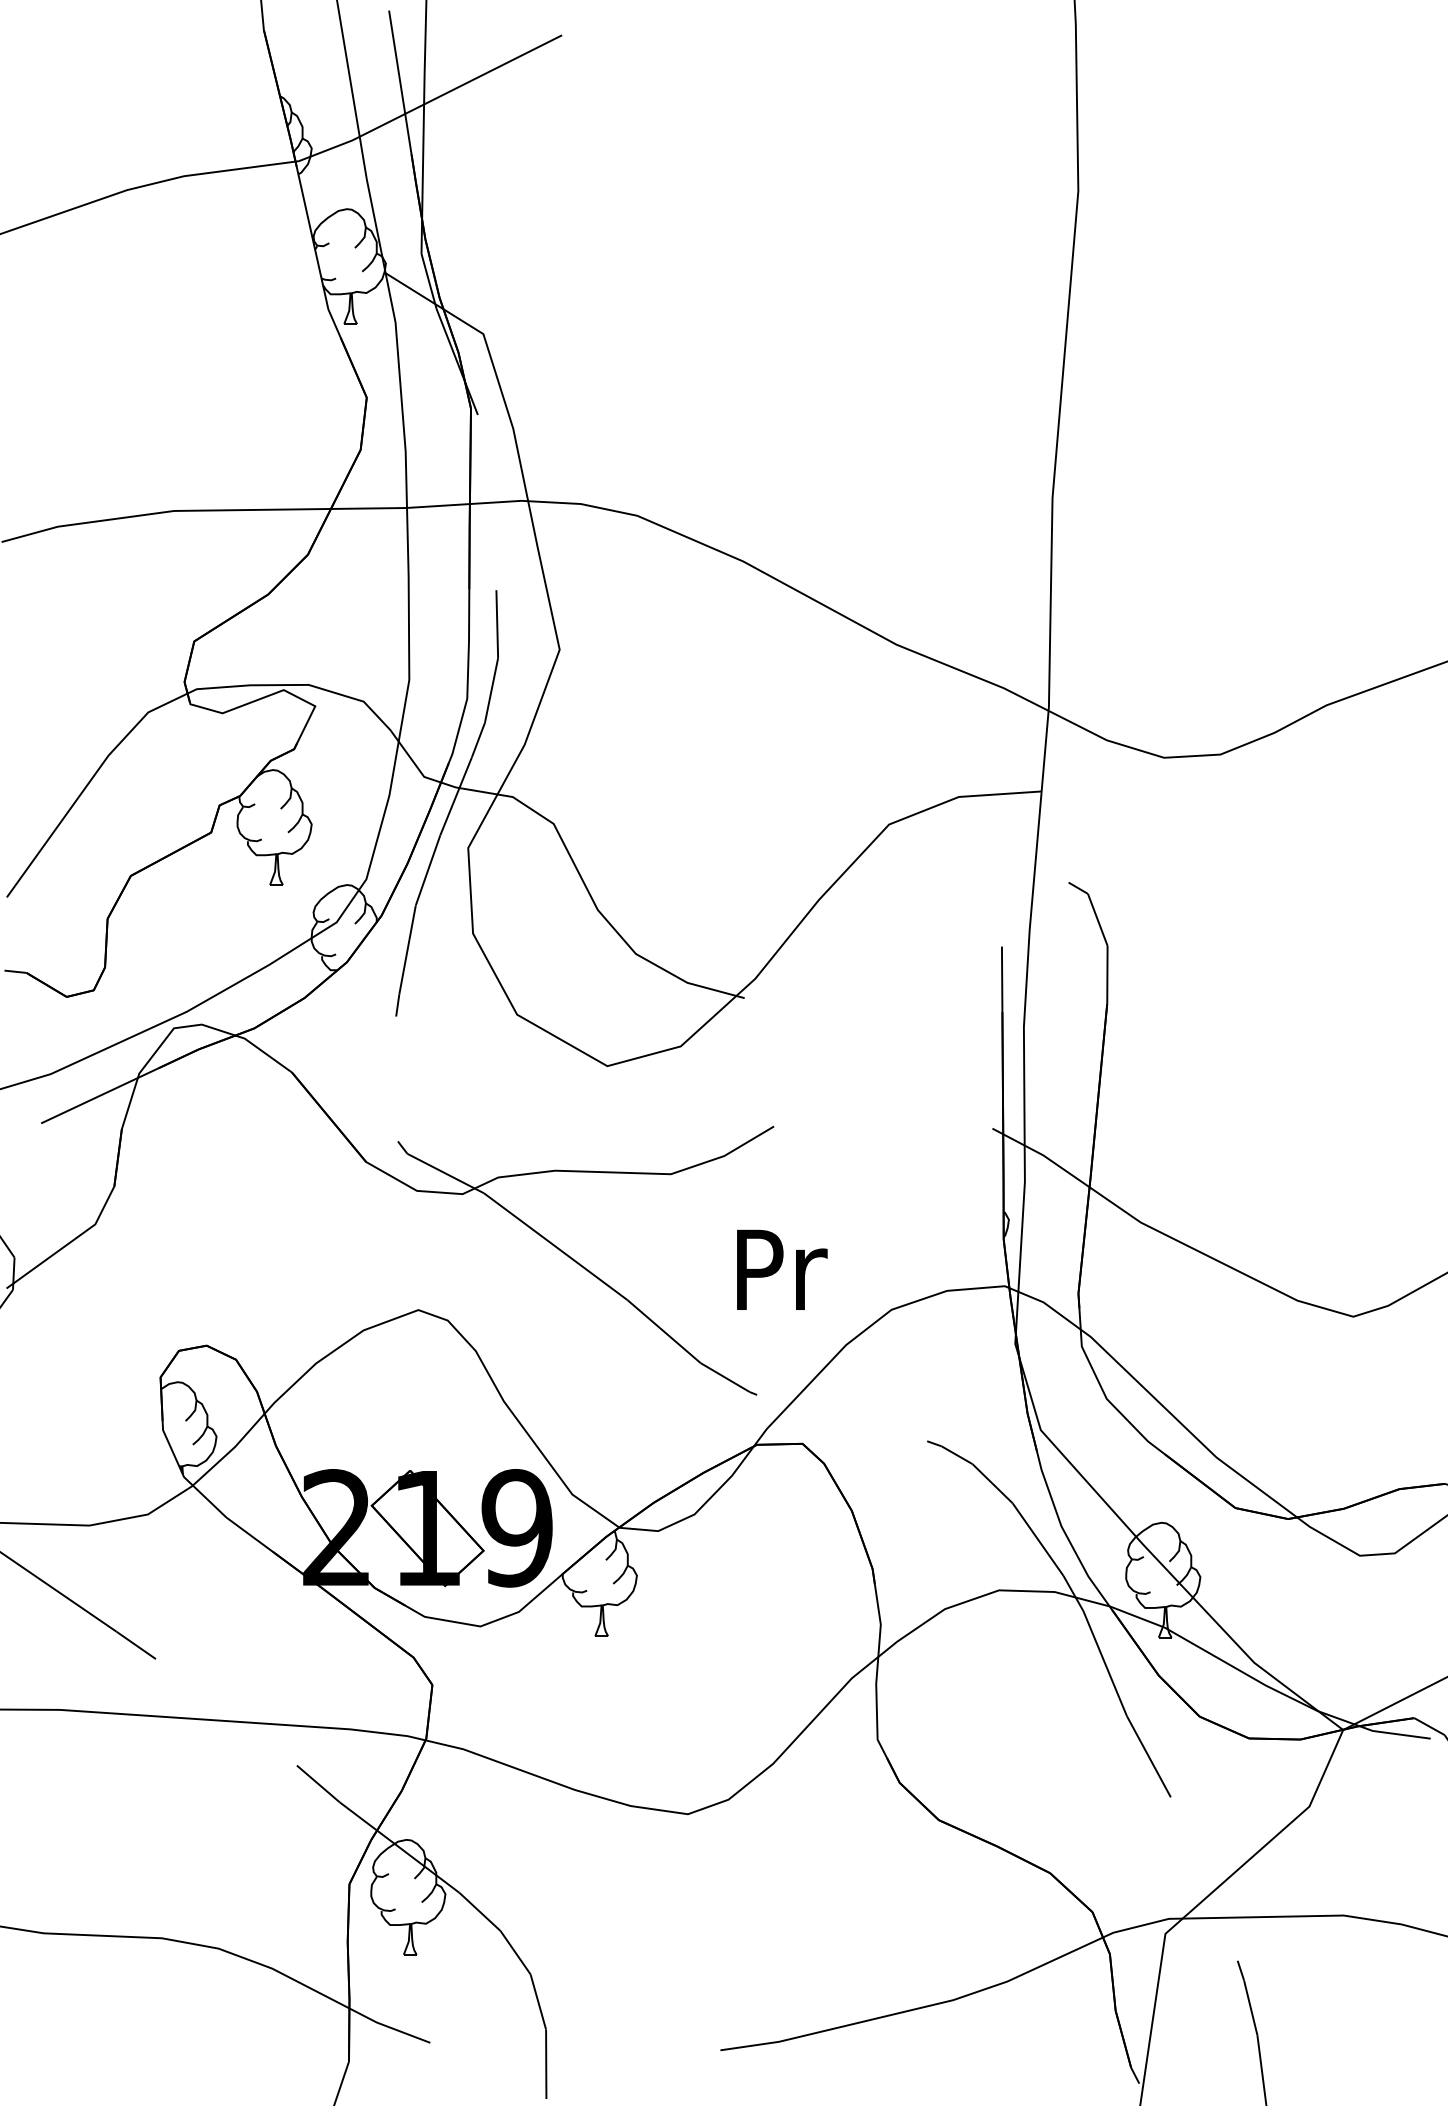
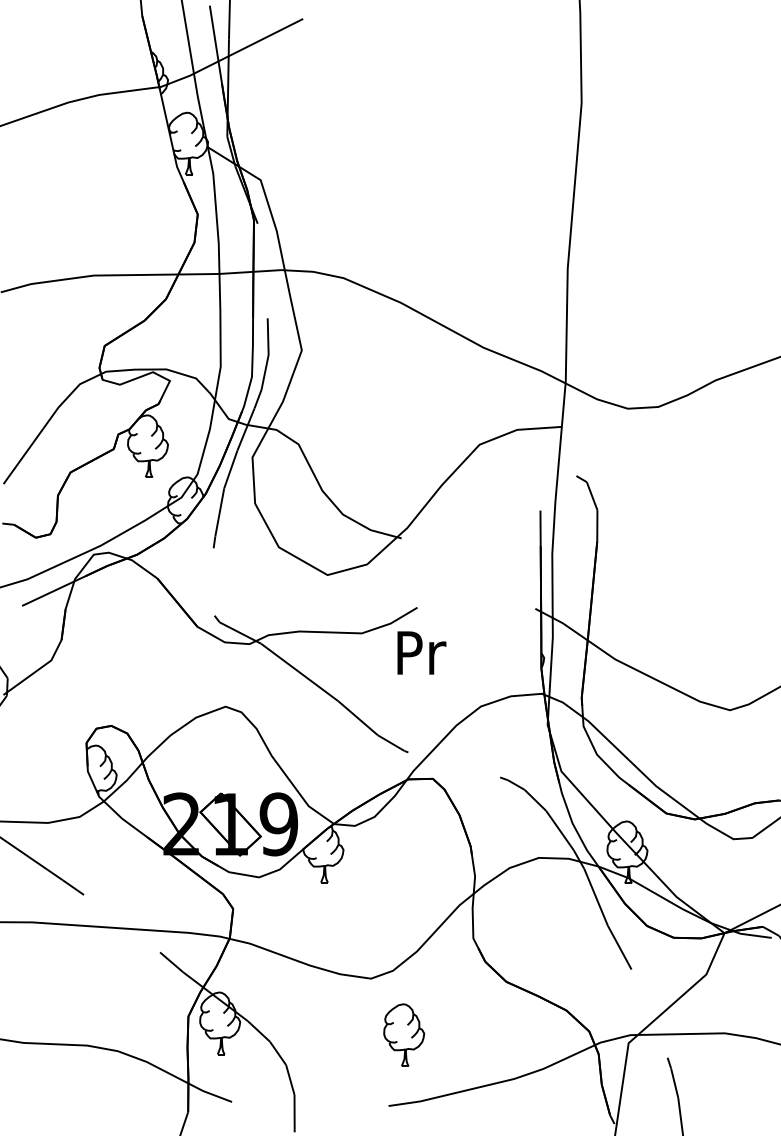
text: (781, 1268) -> (421, 652), moved
part: (749, 1917) -> (404, 1034), added

